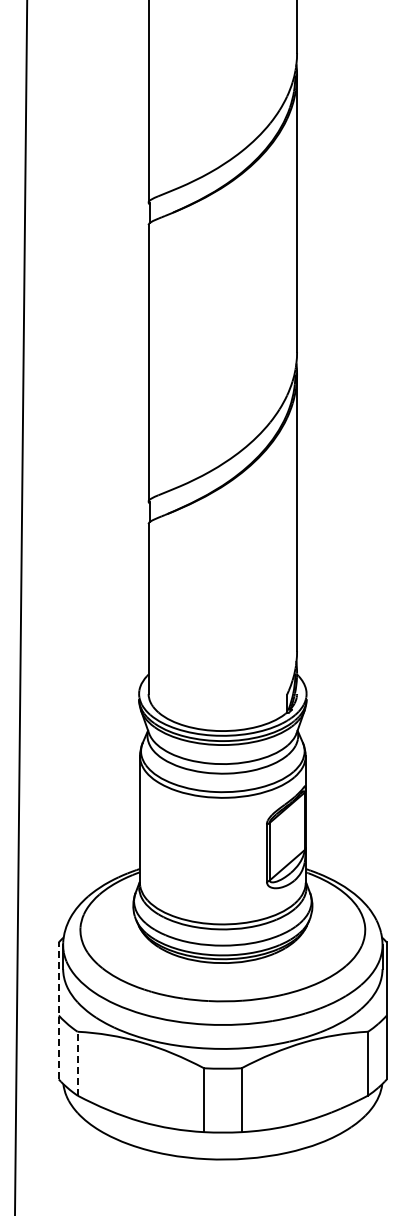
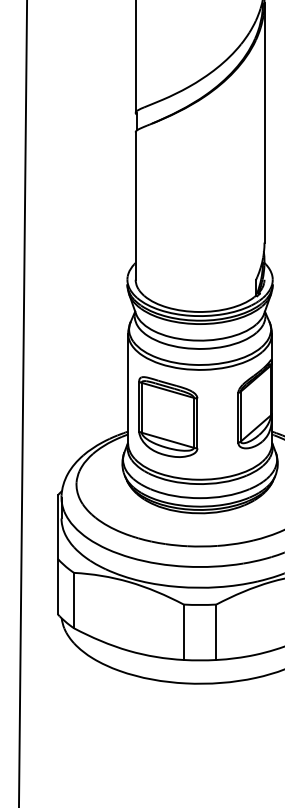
part: (185, 852) -> (167, 417), added
line: (58, 1010) -> (57, 554), dashed -> solid
line: (77, 1063) -> (73, 600), dashed -> solid

